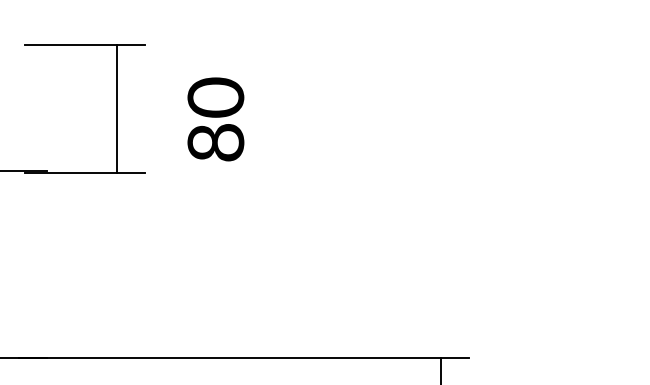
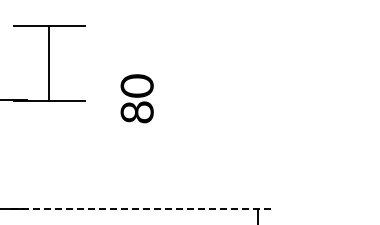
line: (117, 108) -> (49, 63), moved
text: (214, 118) -> (136, 98), moved
line: (243, 358) -> (142, 209), solid -> dashed

